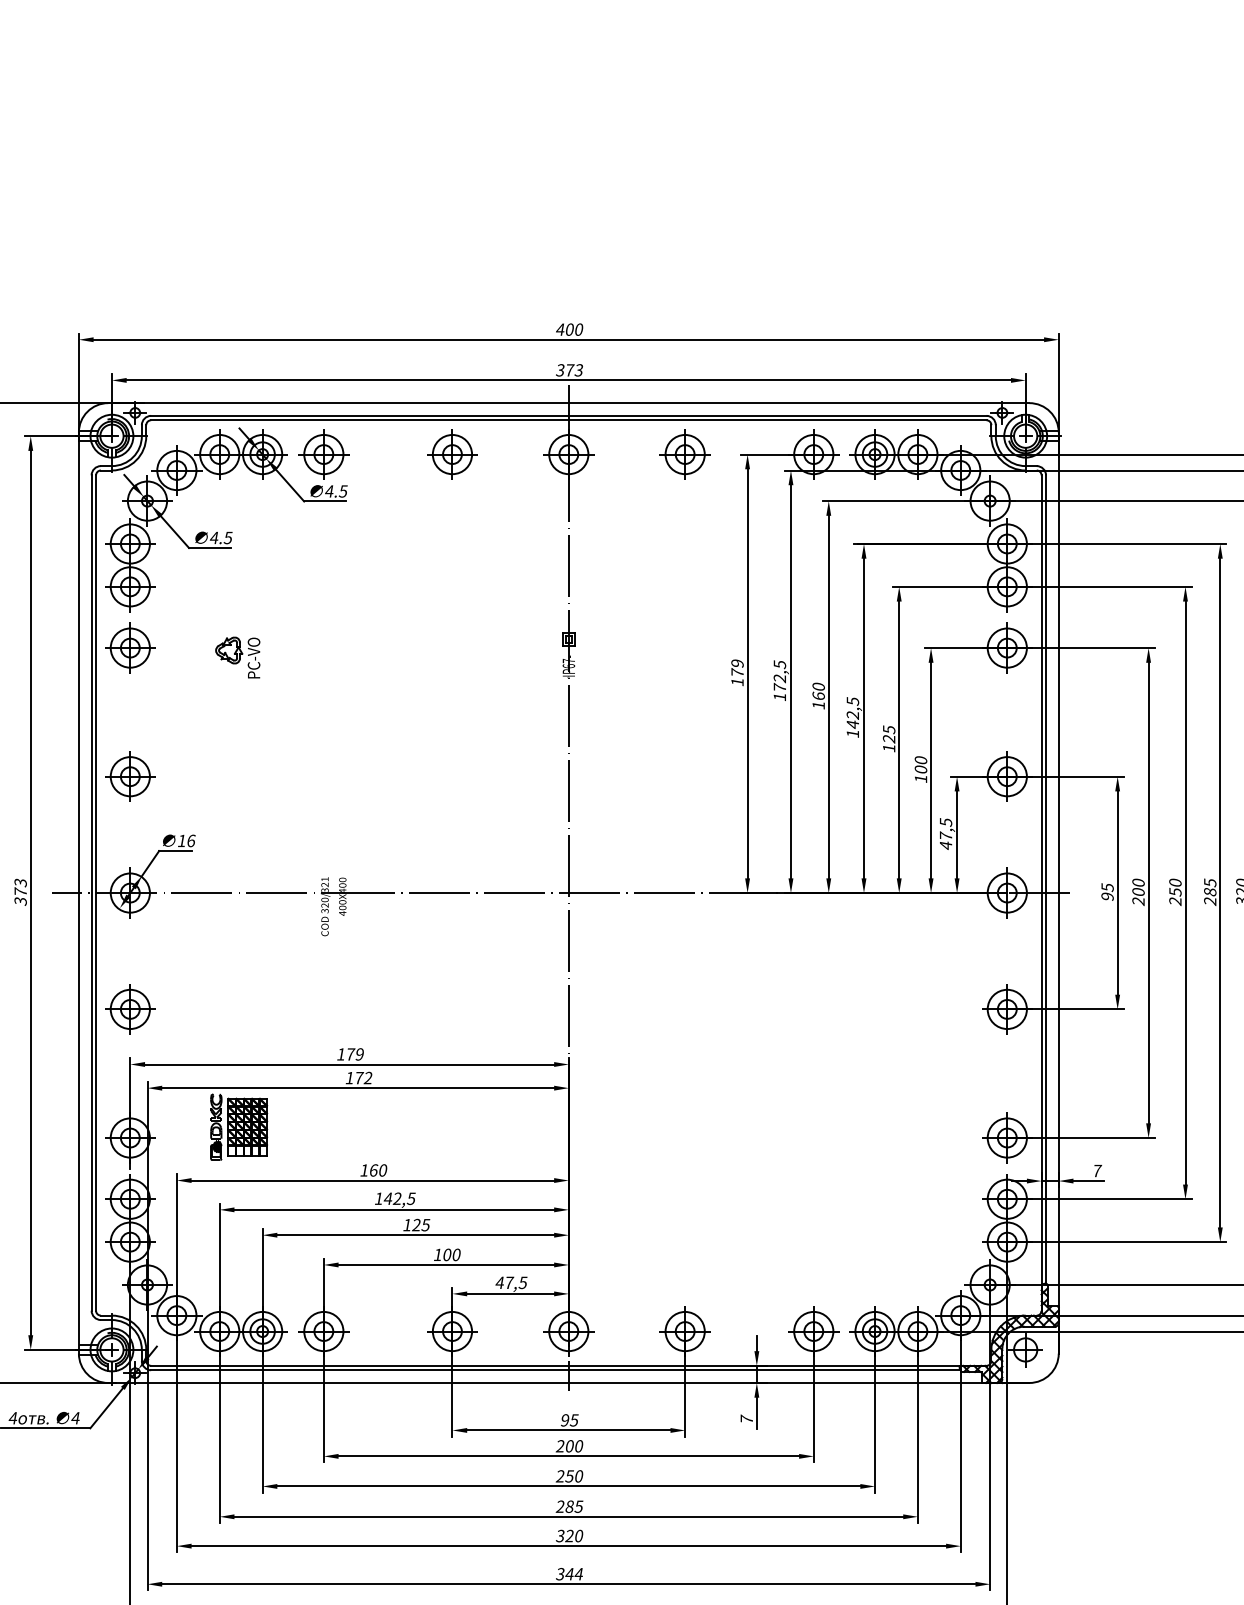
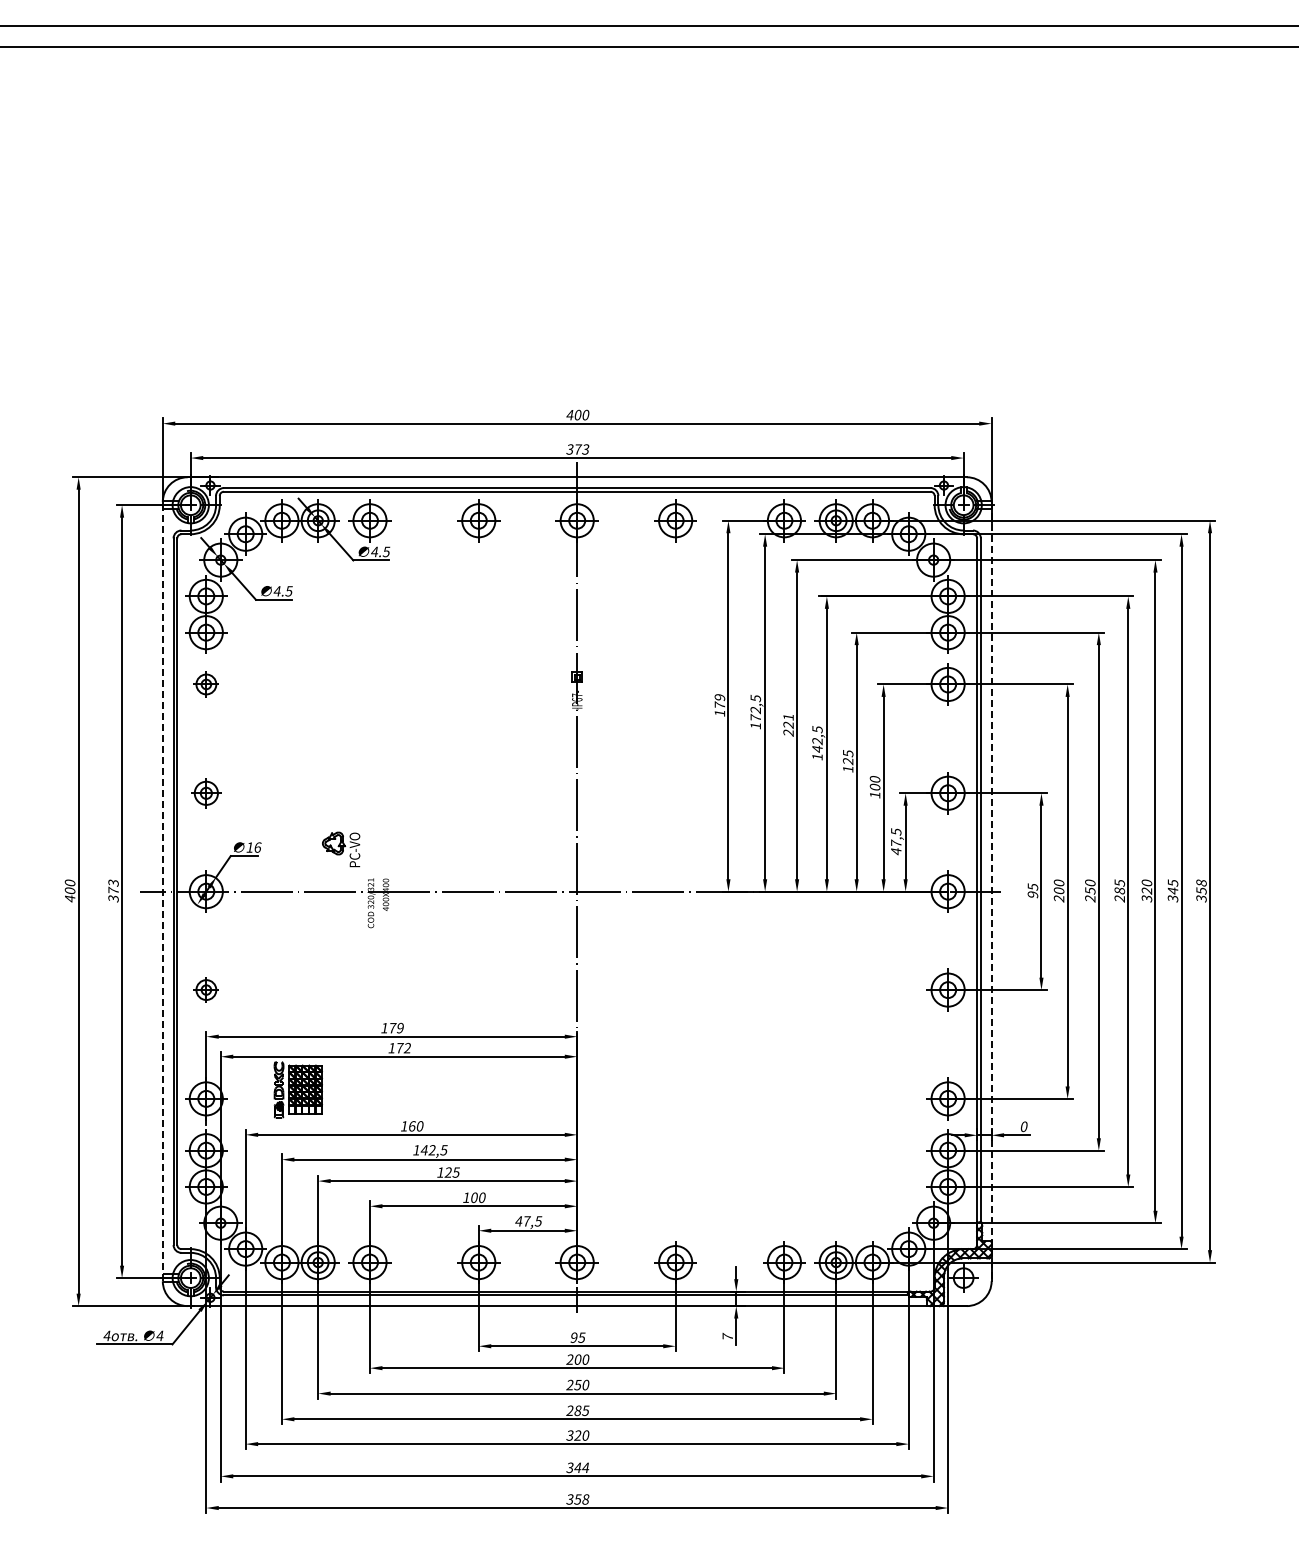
part: (130, 648) -> (206, 684), size x0.6
part: (238, 657) -> (341, 849), moved
text: (818, 695) -> (788, 724), 160 -> 221
part: (130, 776) -> (206, 793), size x0.7
line: (78, 892) -> (162, 891), solid -> dashed
line: (1058, 892) -> (991, 891), solid -> dashed
part: (130, 1008) -> (206, 989), size x0.6
text: (1097, 1170) -> (1024, 1126), 7 -> 0

